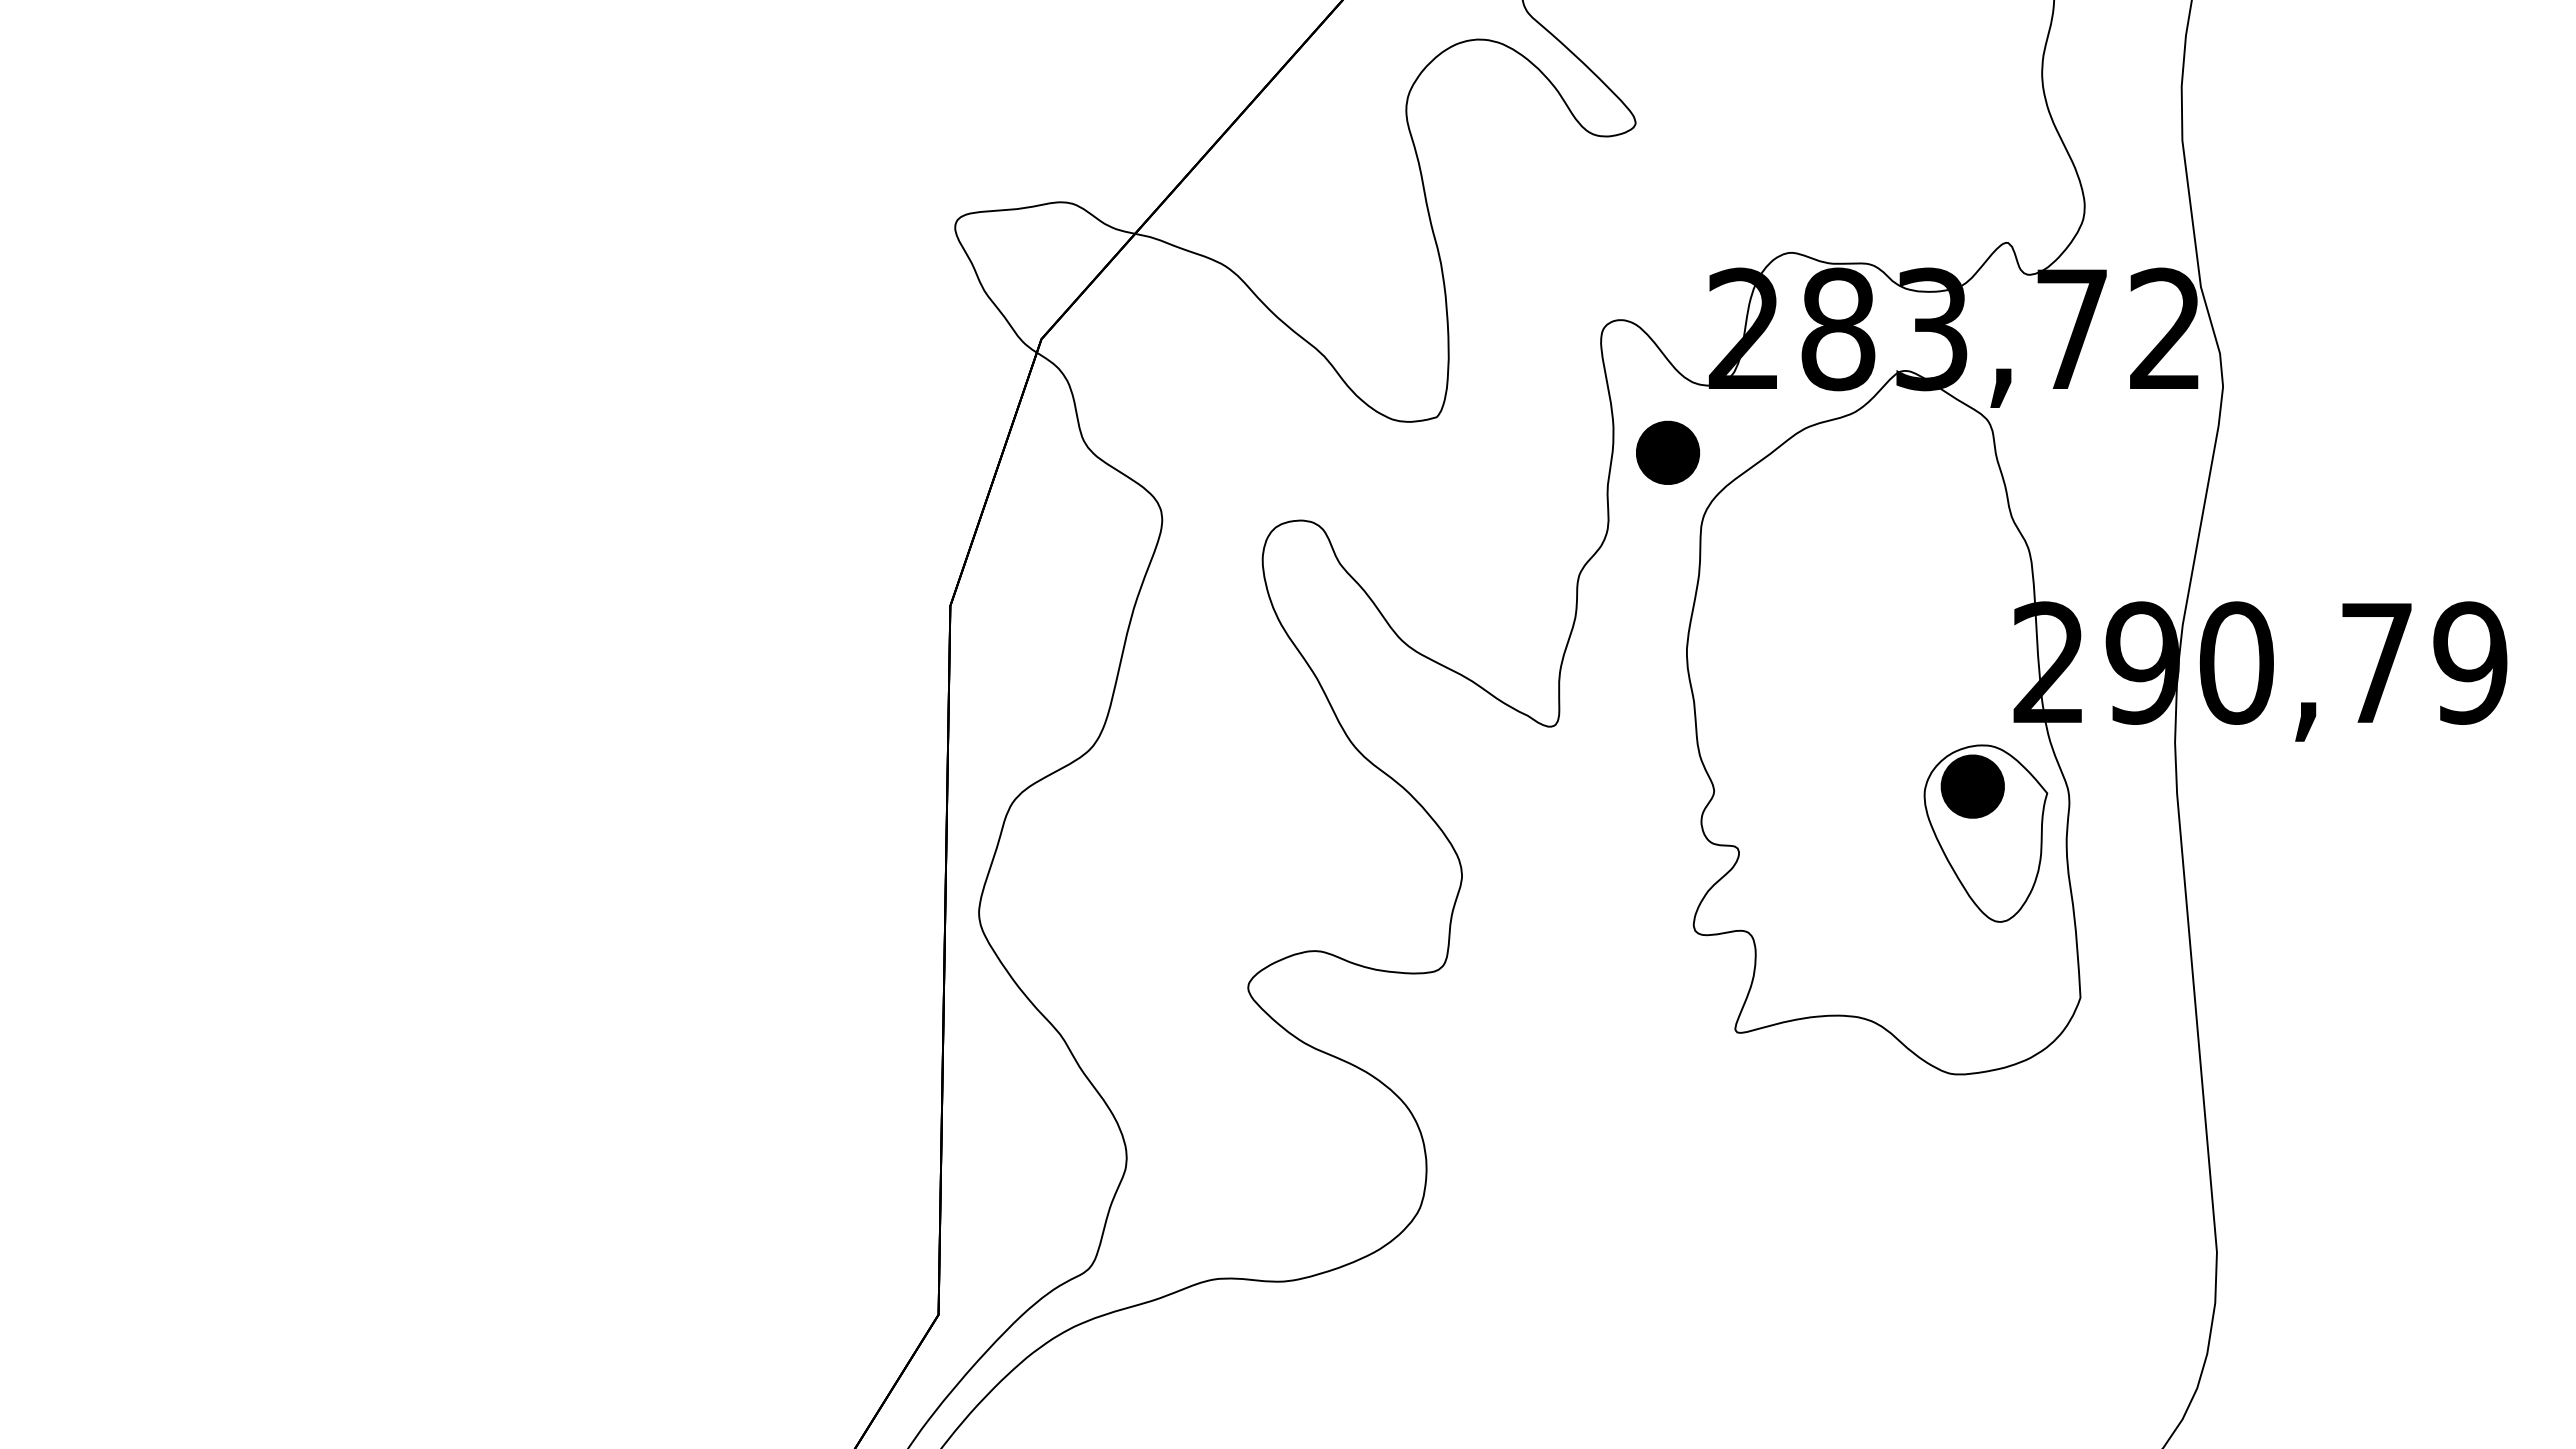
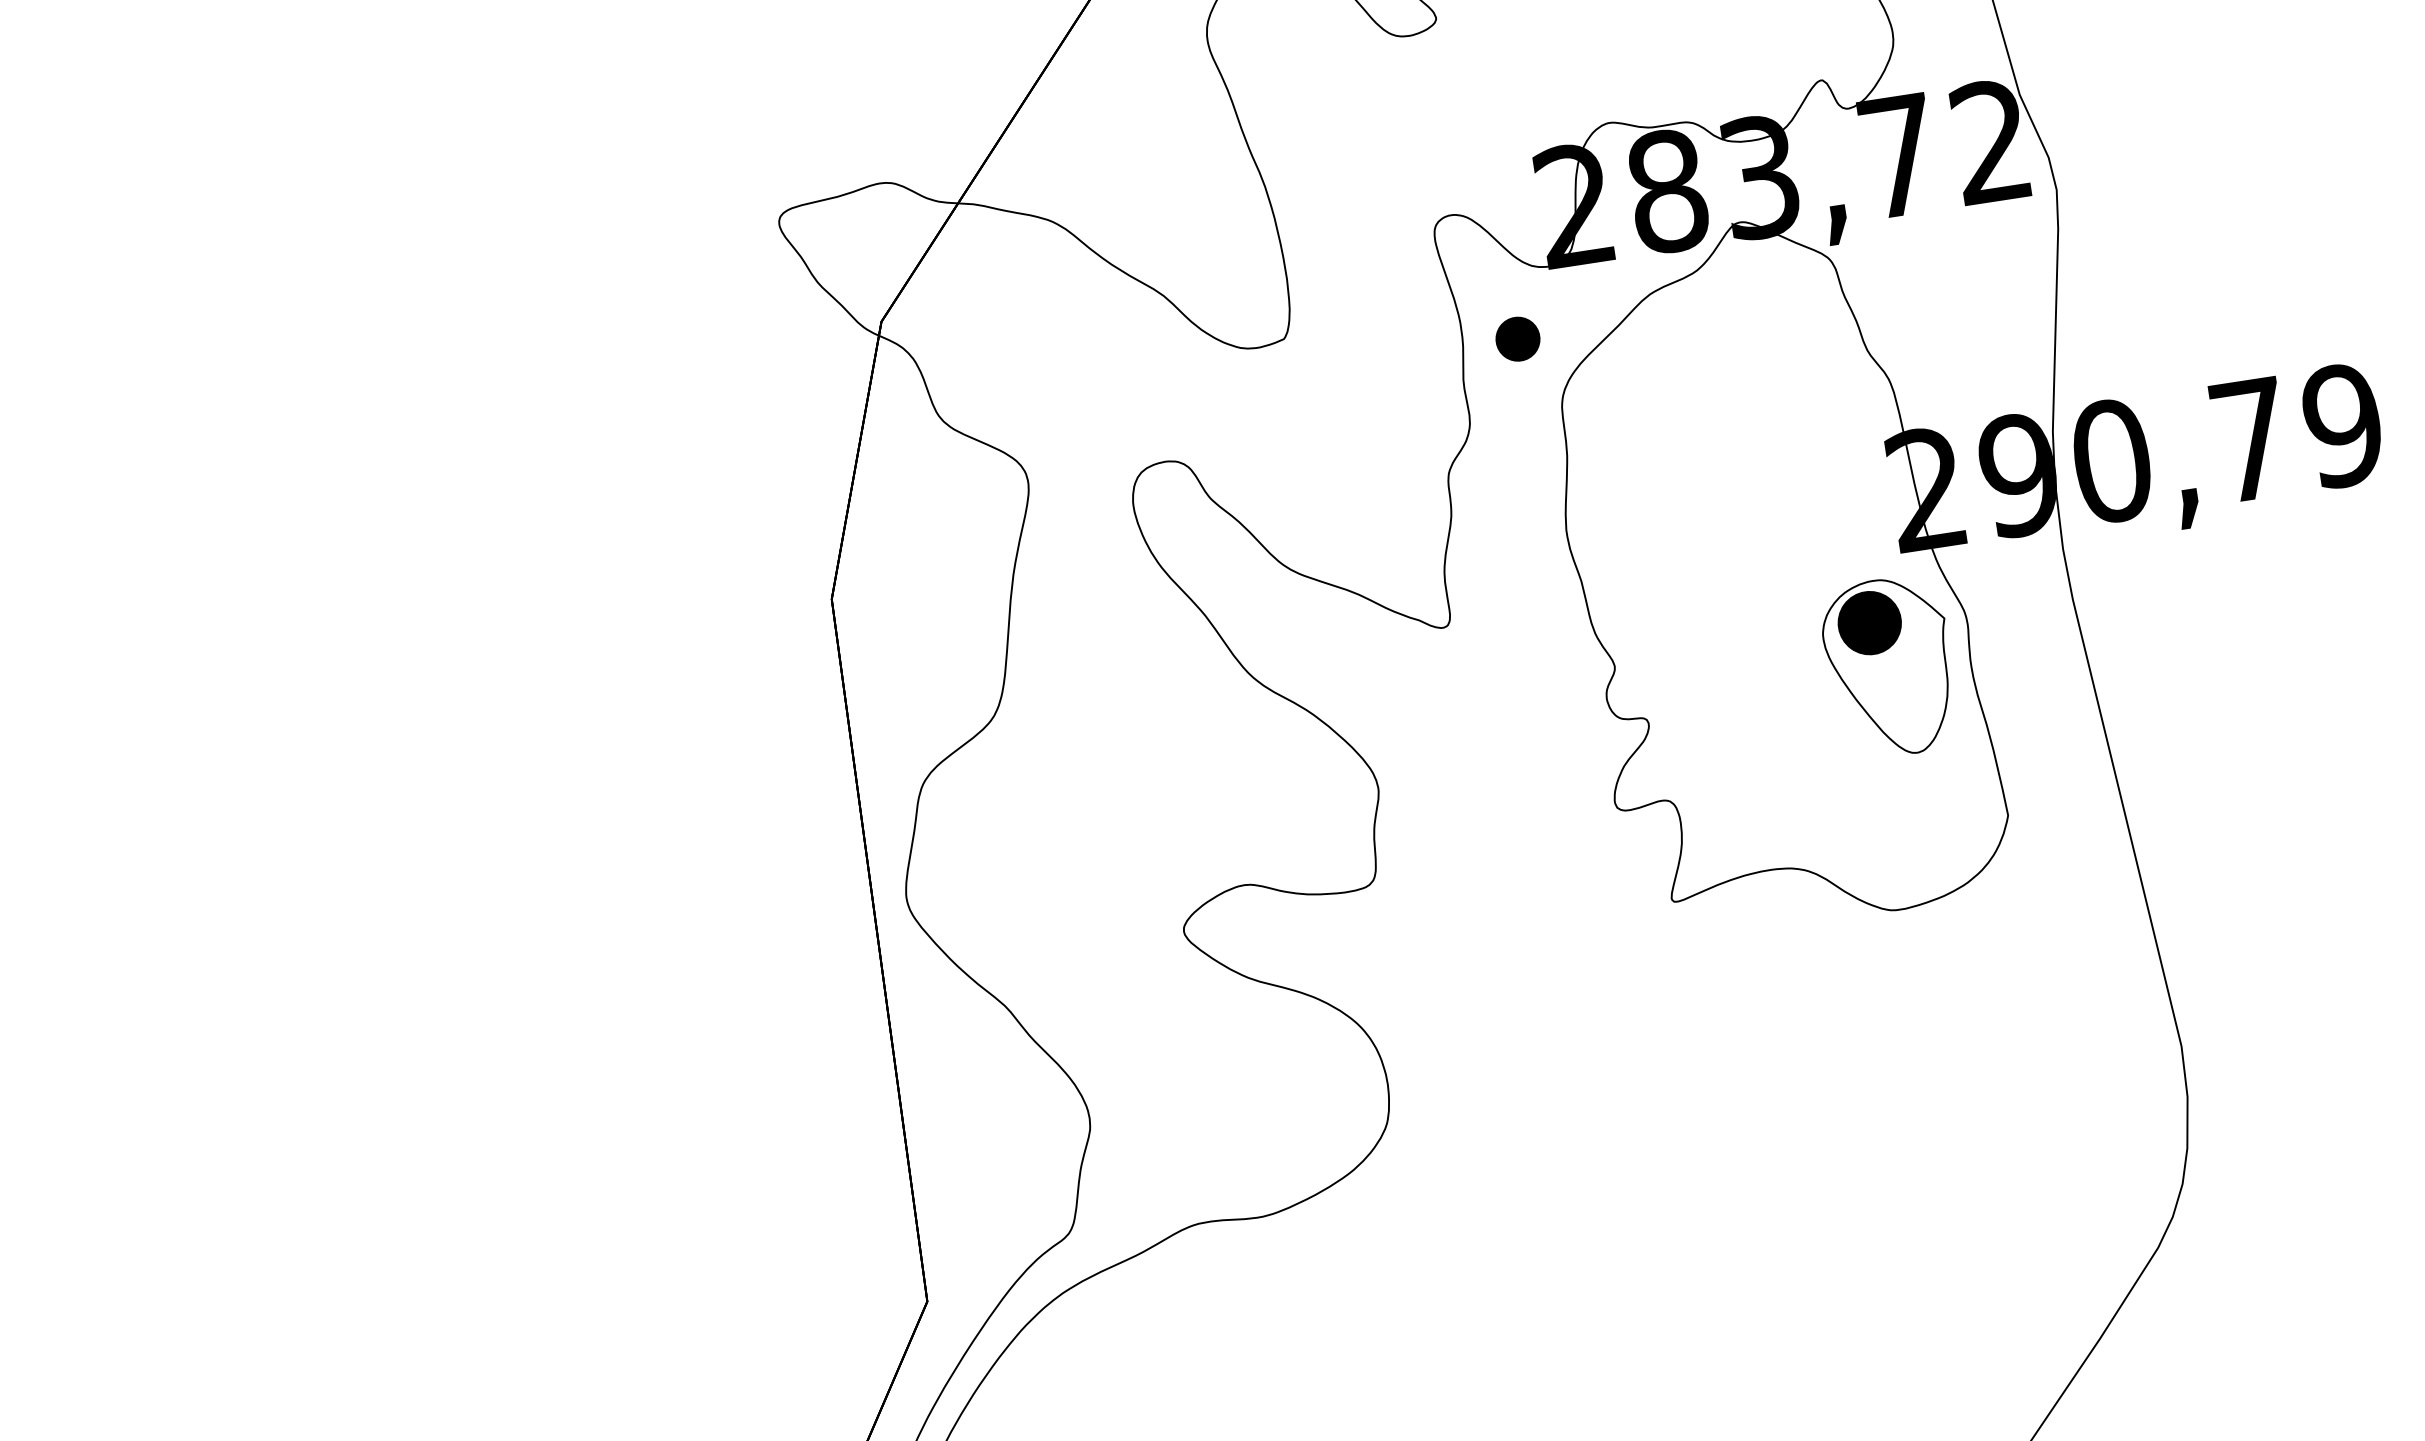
part: (1667, 452) -> (1517, 339), size x0.7

